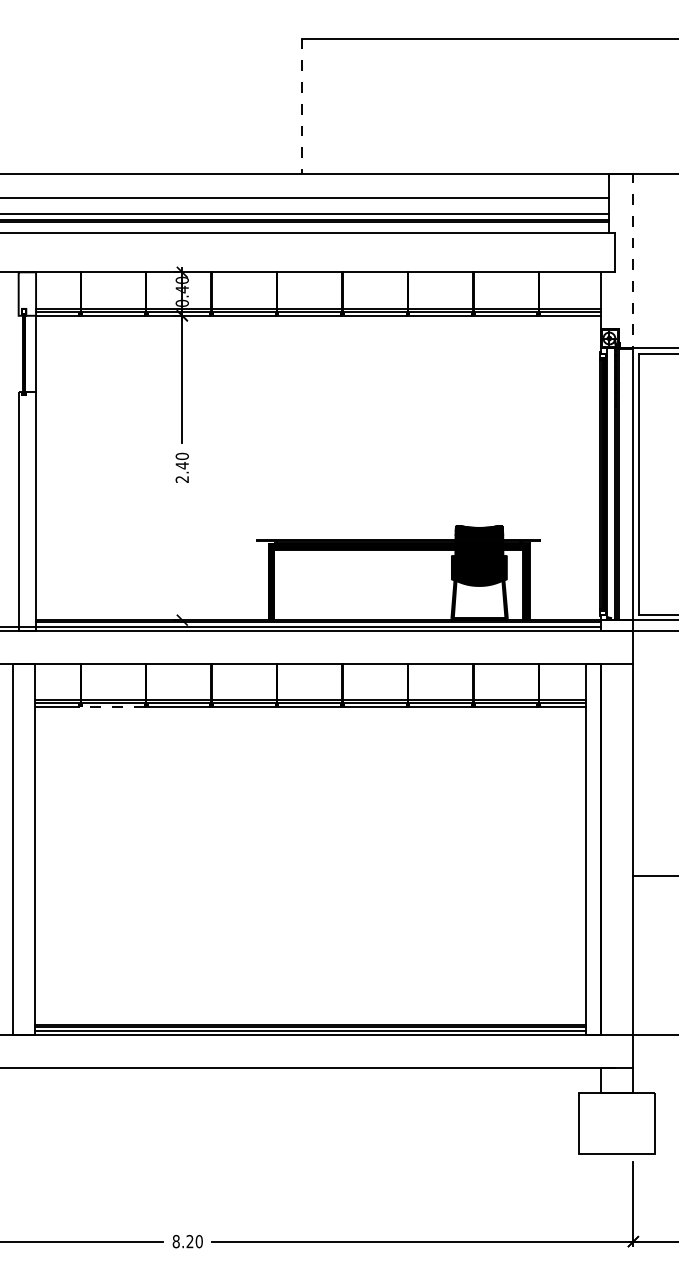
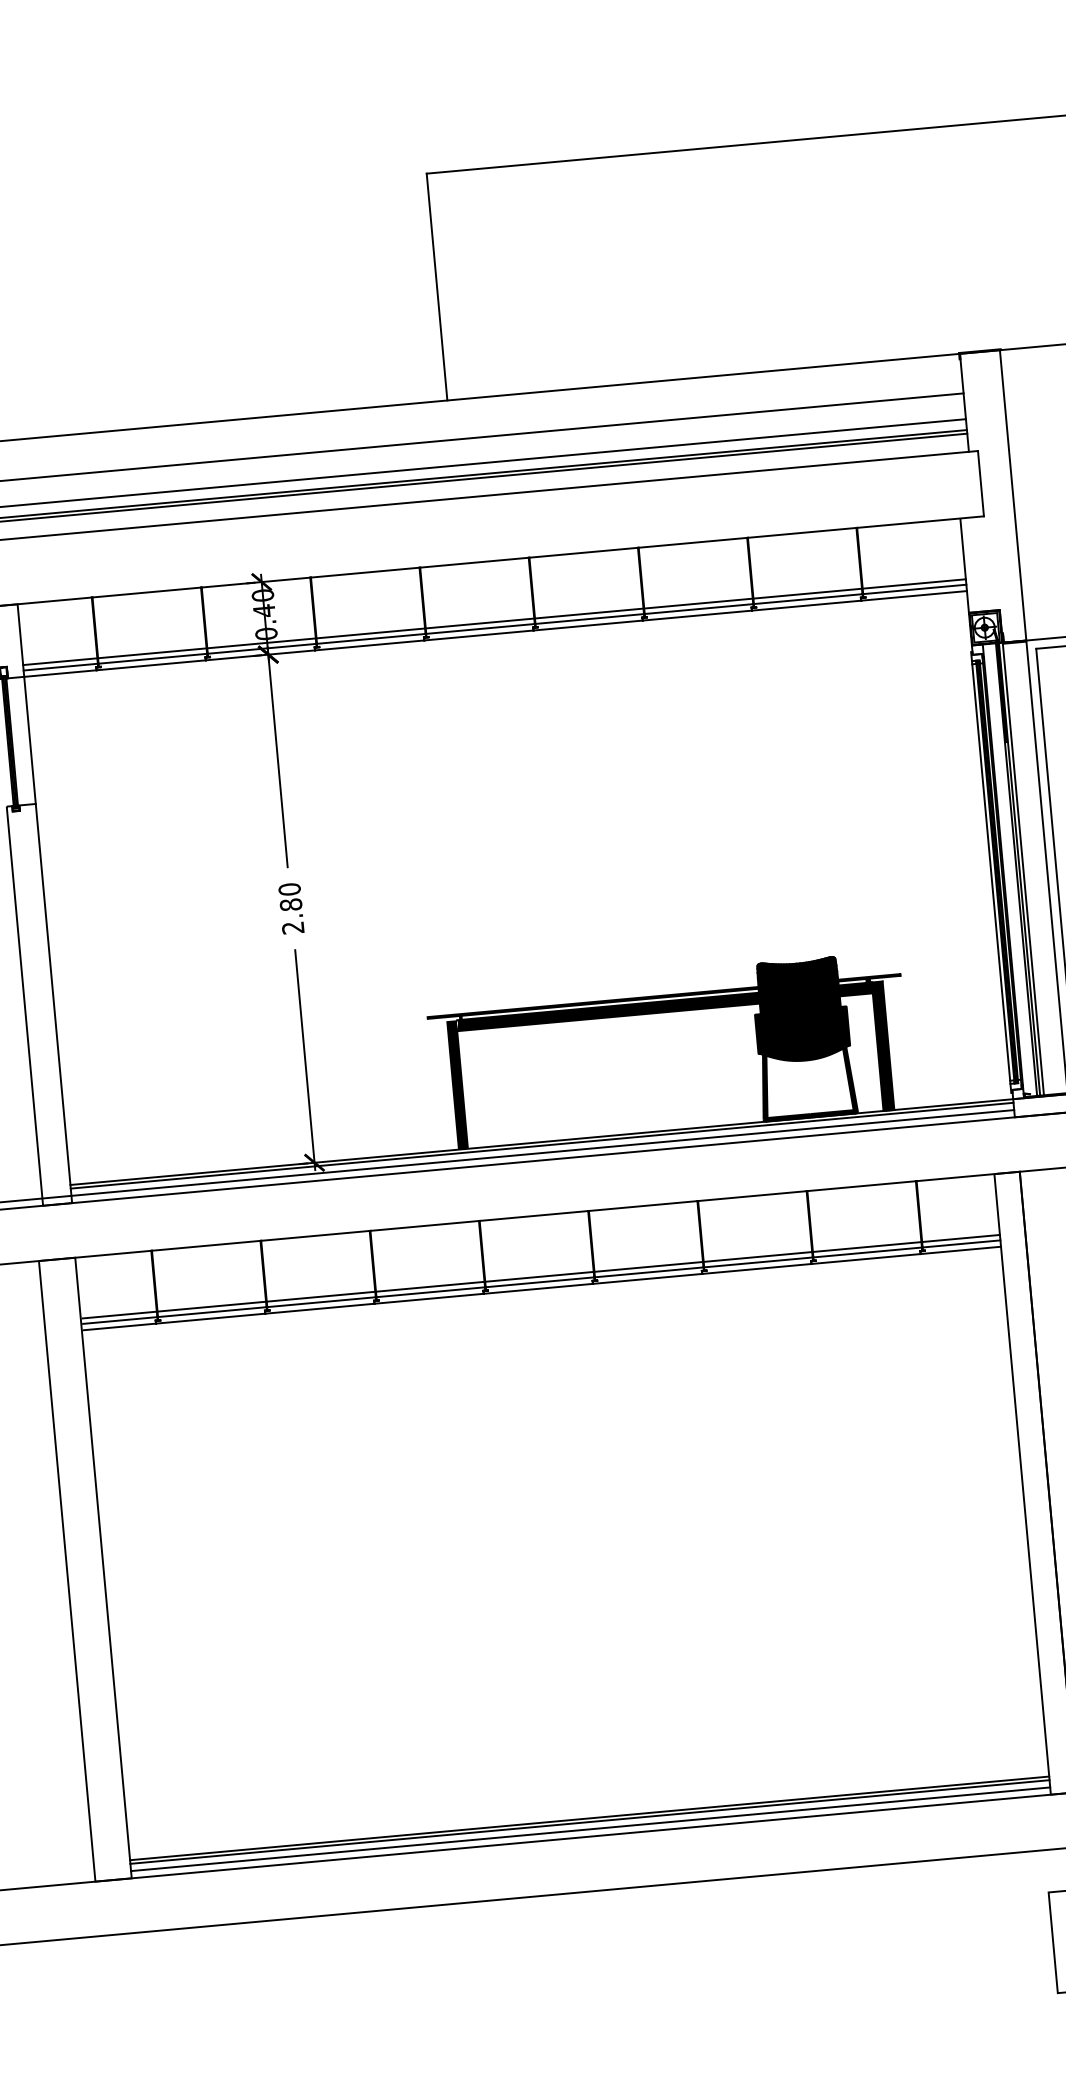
line: (302, 106) -> (437, 286), dashed -> solid
line: (633, 256) -> (1012, 487), dashed -> solid
text: (181, 465) -> (289, 904), 2.40 -> 2.80
line: (182, 558) -> (305, 1059), added
line: (112, 707) -> (211, 1319), dashed -> solid

